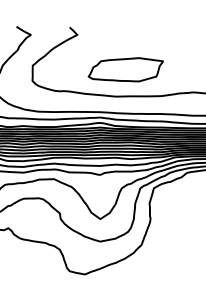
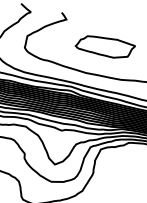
part: (125, 69) -> (105, 46), moved

